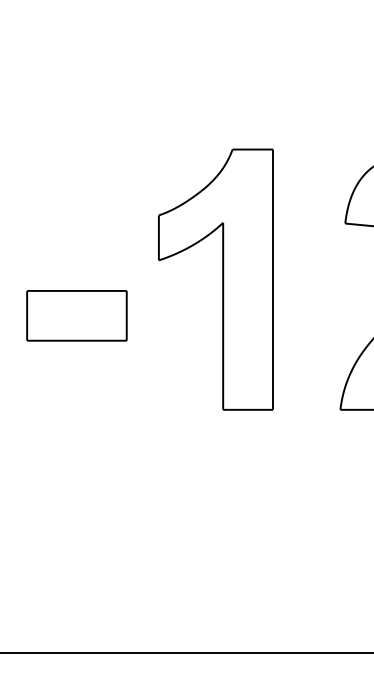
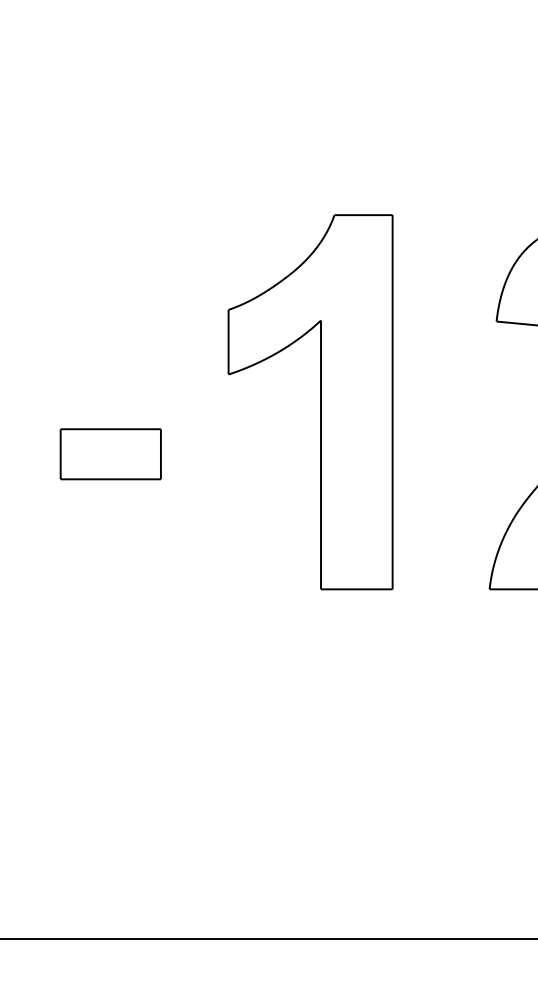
part: (76, 315) -> (110, 453), size x0.7

